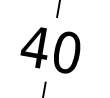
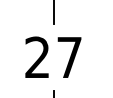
text: (51, 49) -> (53, 57), 40 -> 27

